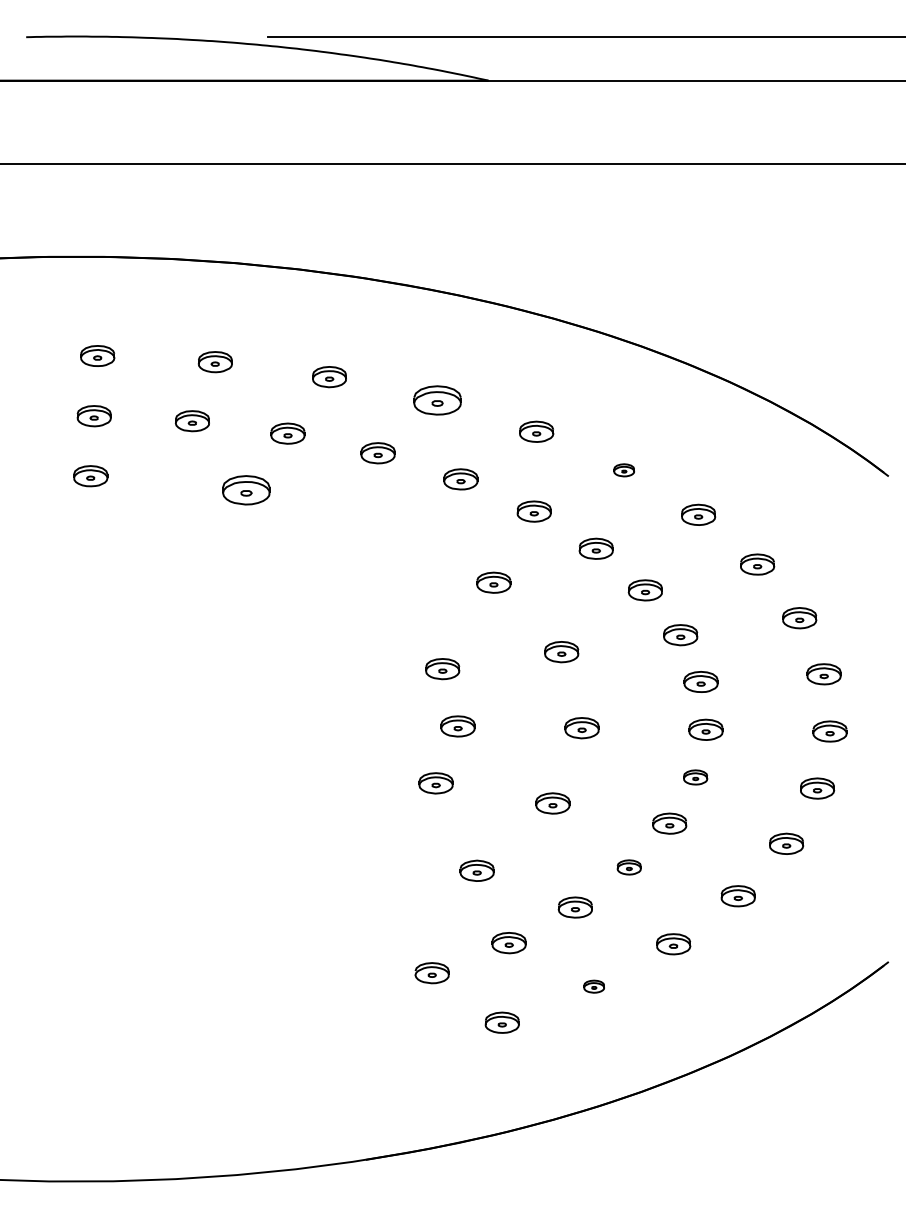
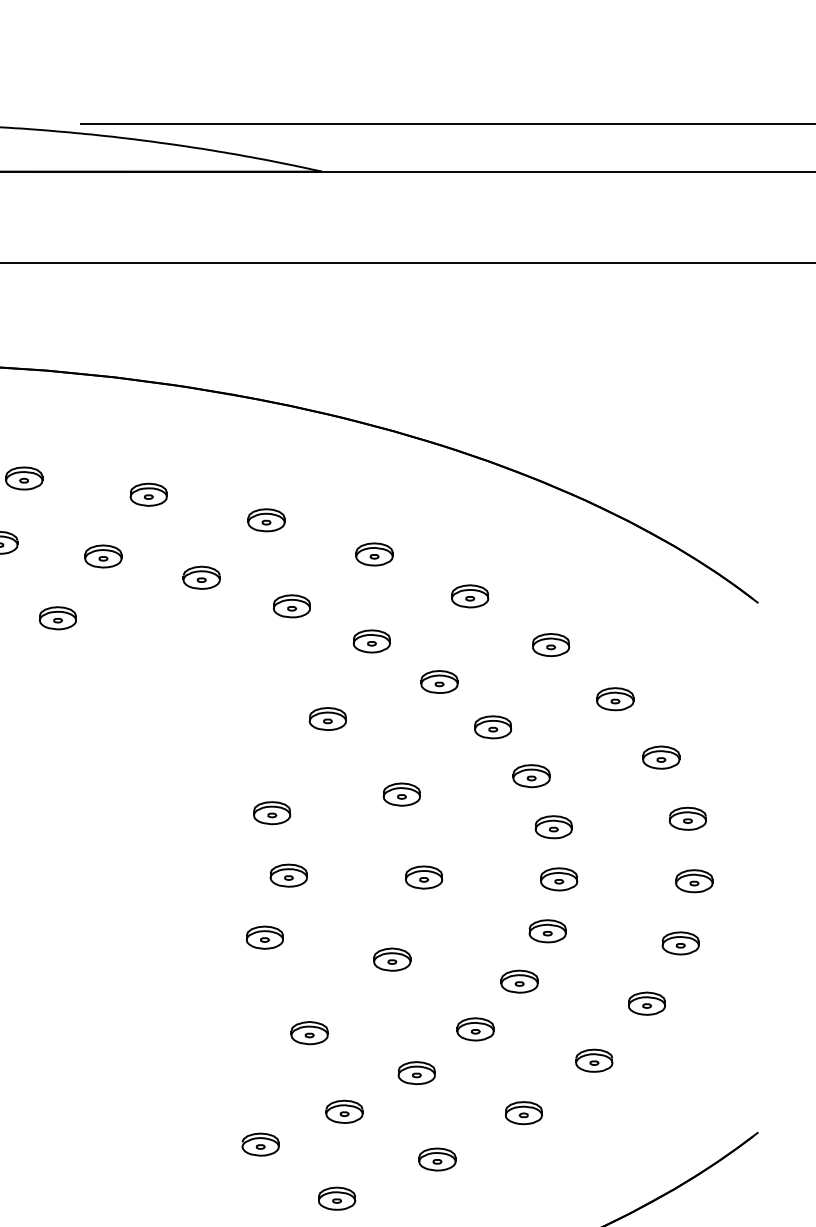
part: (437, 400) -> (266, 520), size x0.71
part: (623, 470) -> (469, 596), size x1.67
part: (245, 490) -> (57, 618), size x0.71
part: (695, 777) -> (547, 931), size x1.43
part: (628, 867) -> (474, 1029), size x1.43
part: (593, 986) -> (436, 1159), size x1.67

